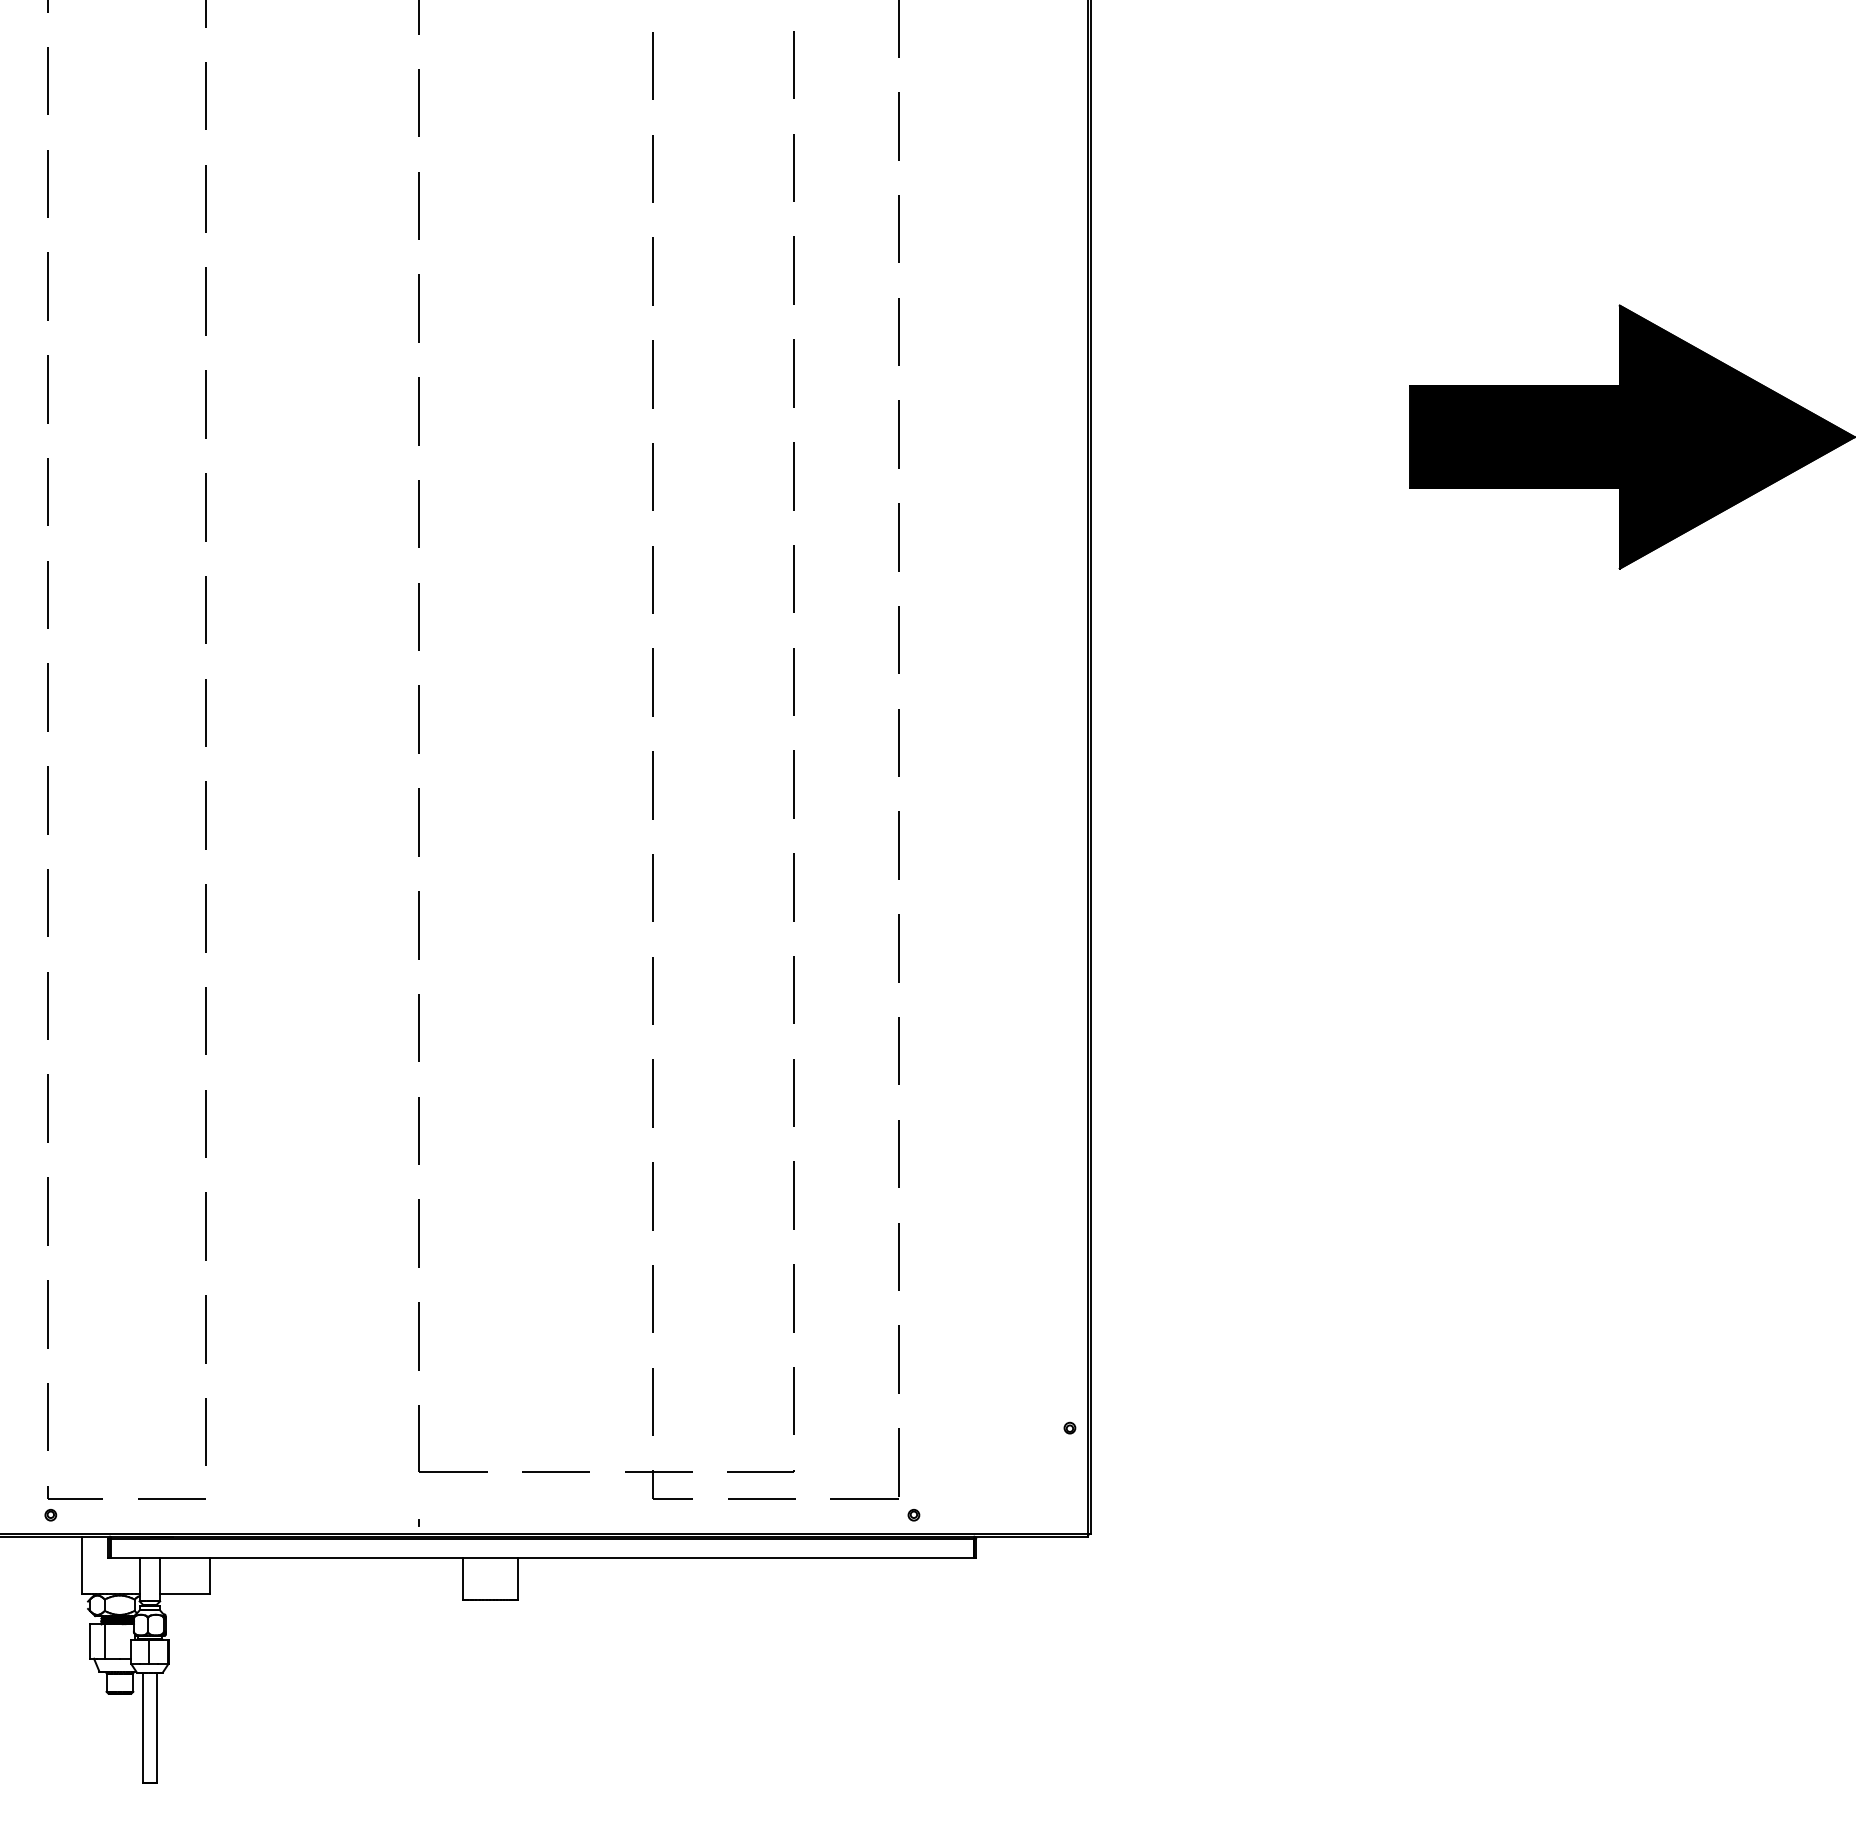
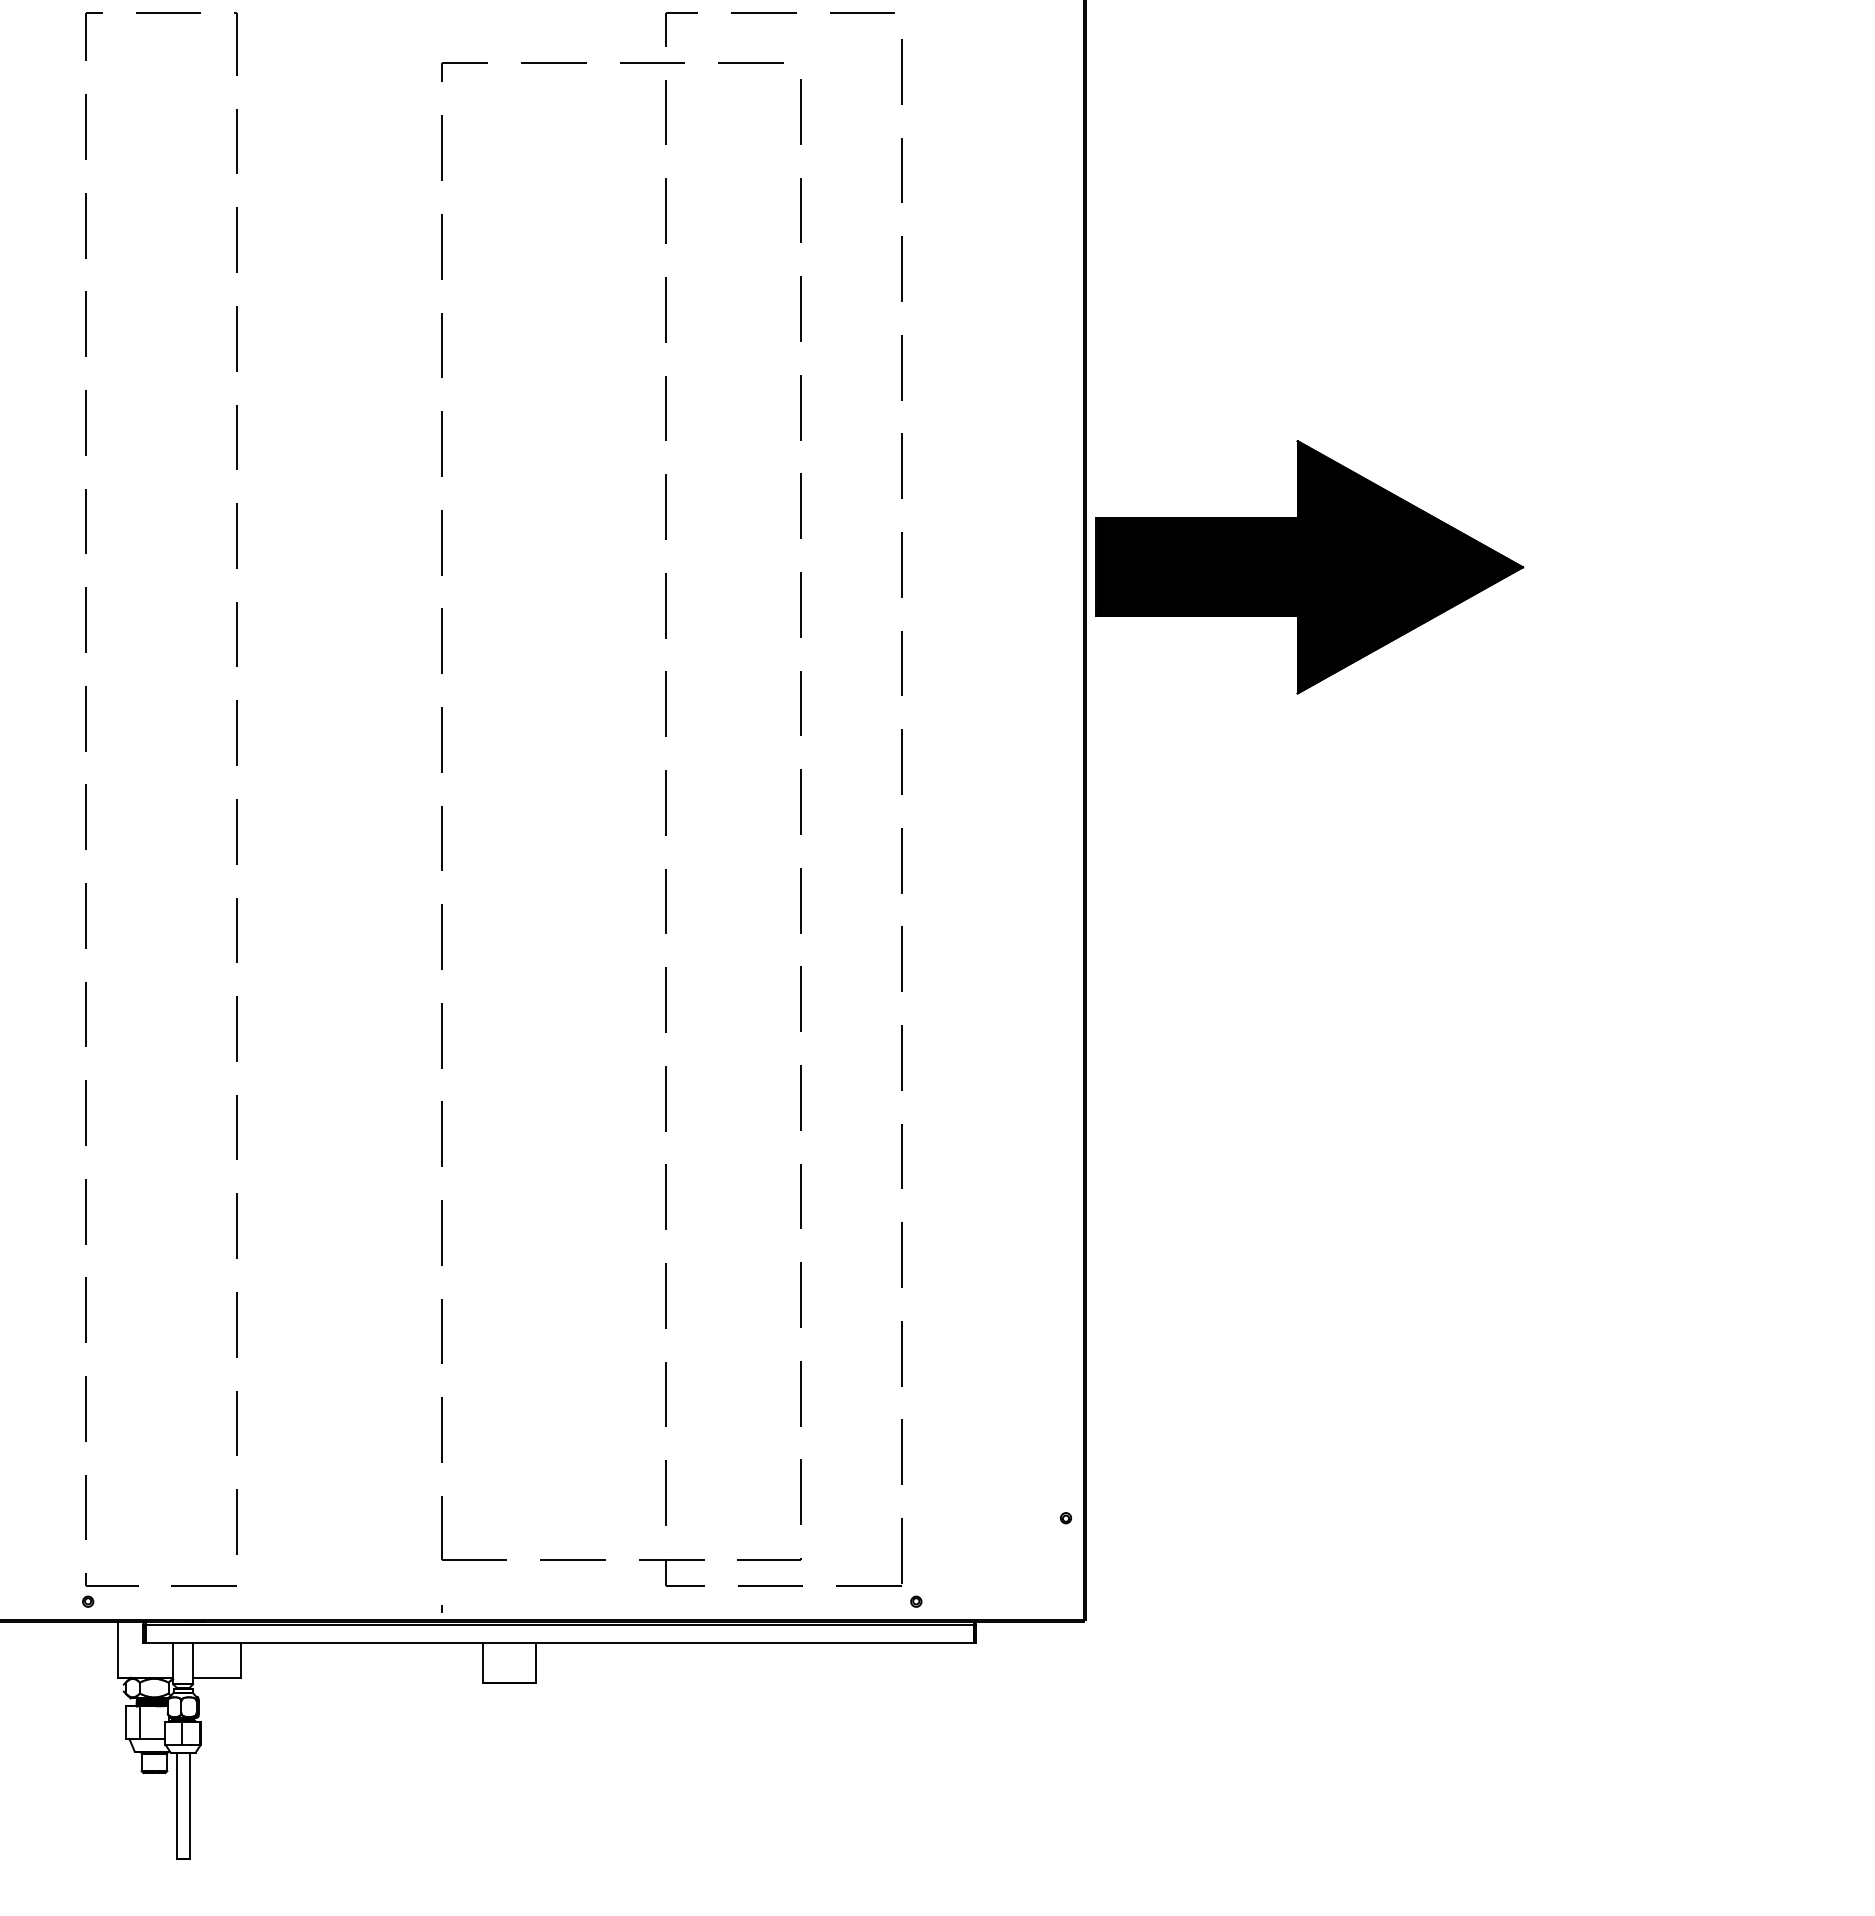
part: (1632, 437) -> (1309, 567), moved

